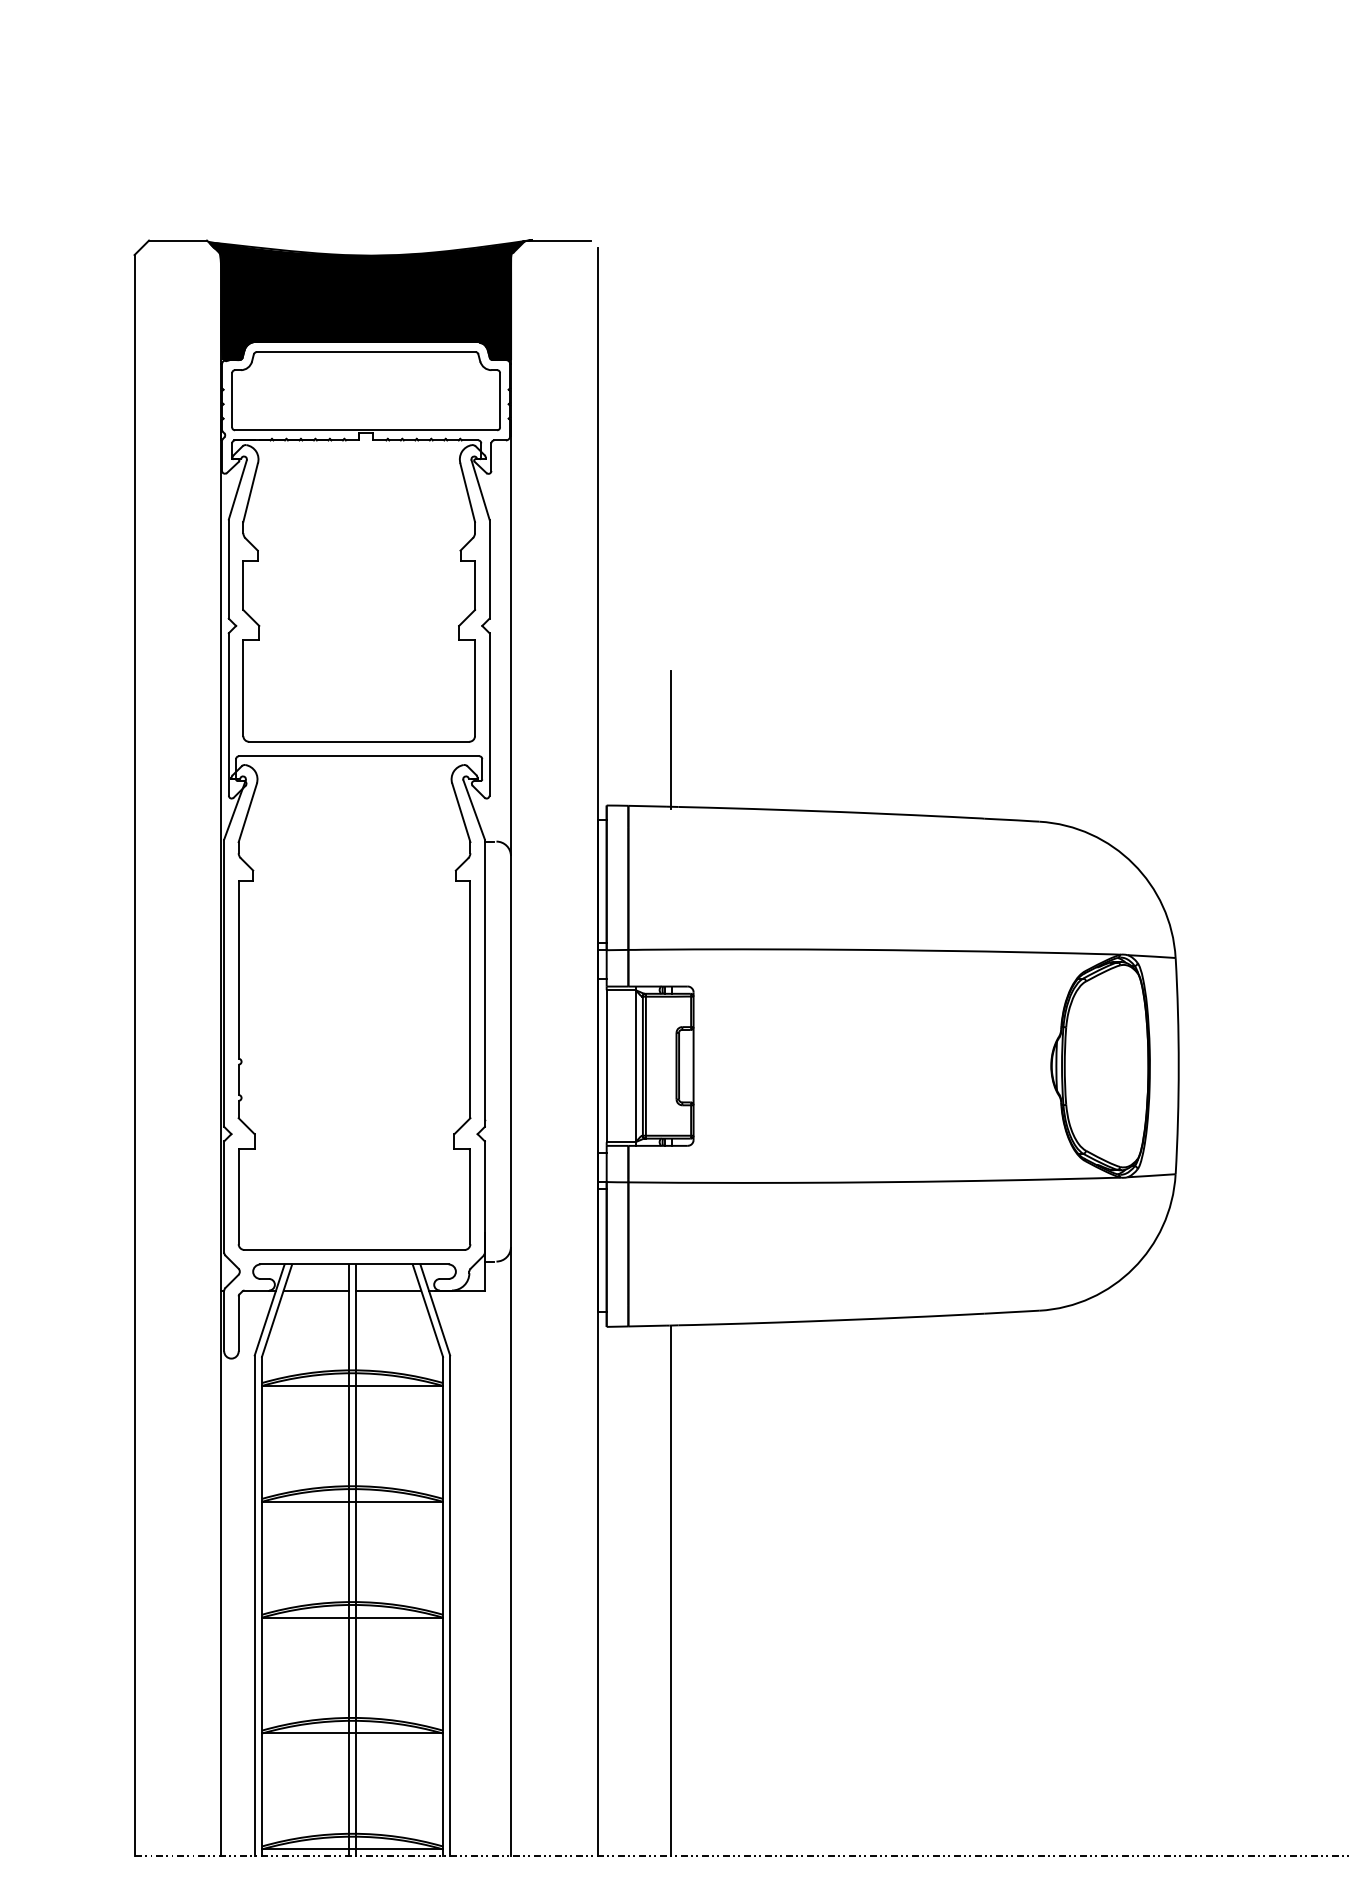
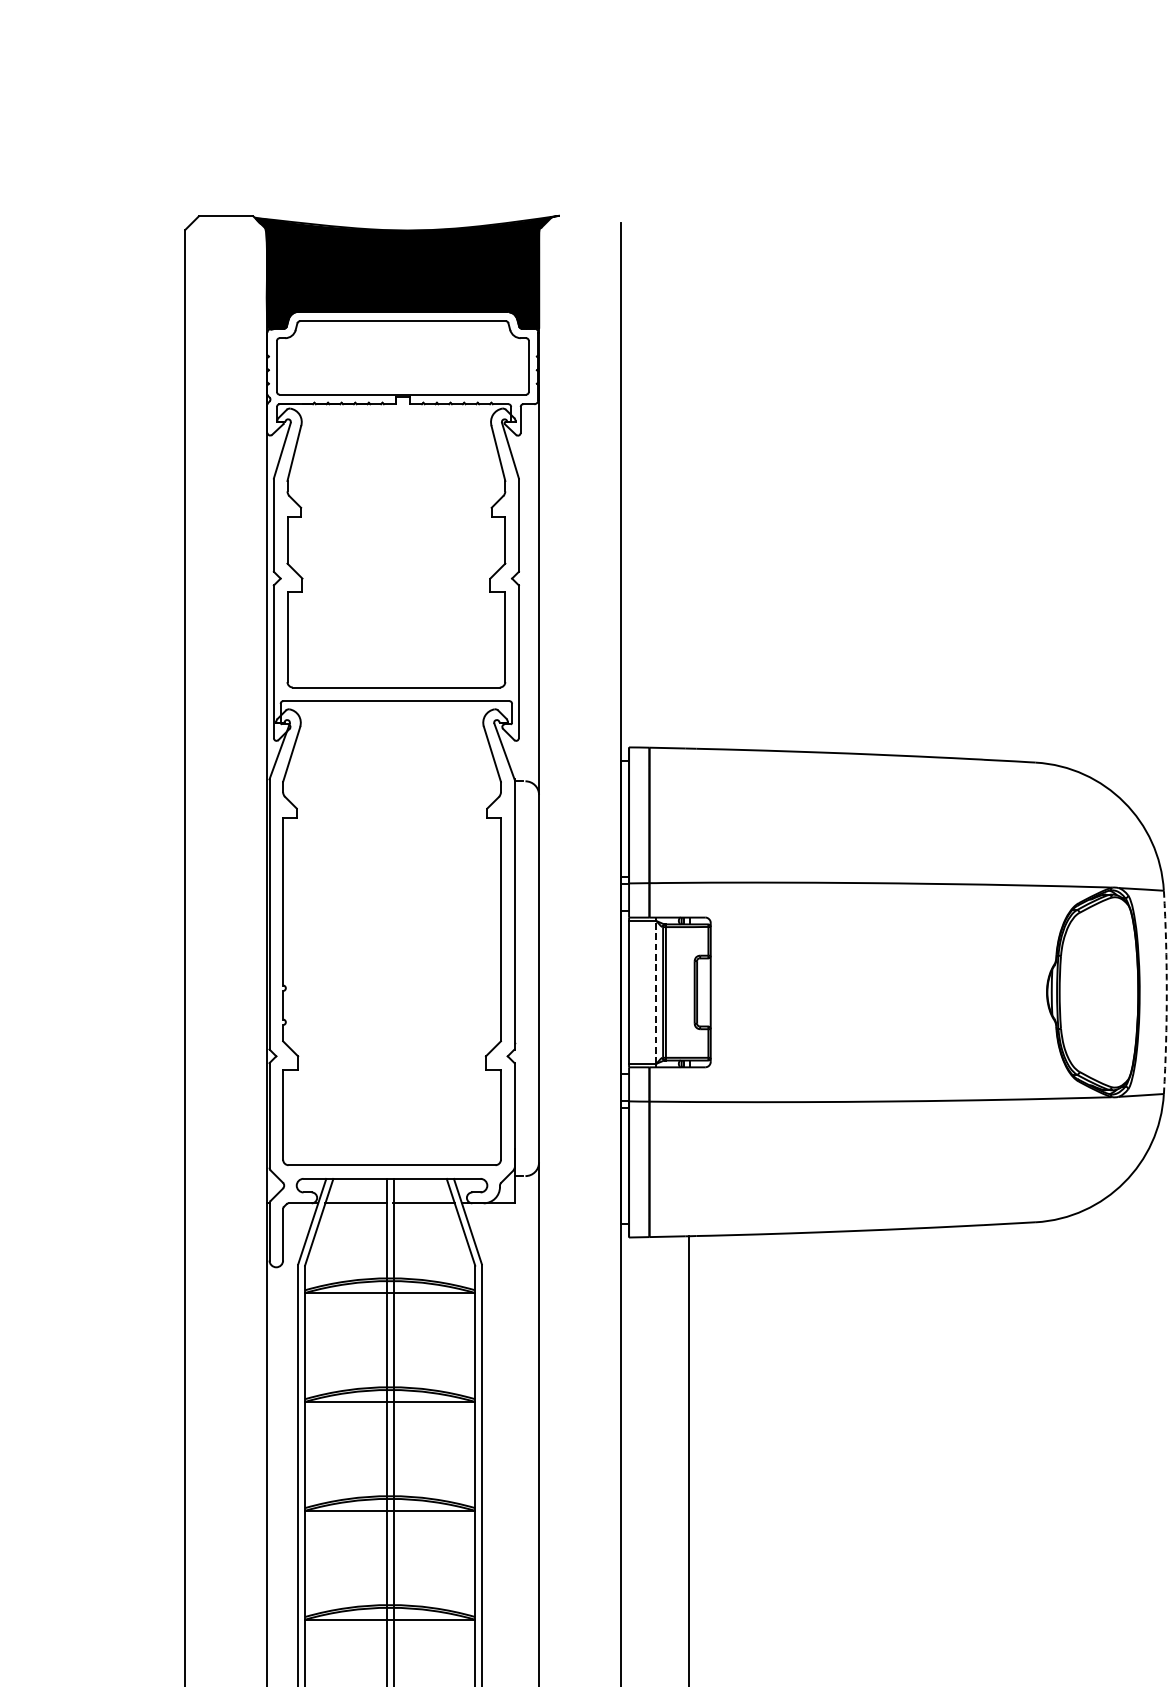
line: (557, 240) -> (582, 216), removed
line: (670, 739) -> (689, 685), removed
line: (635, 1065) -> (656, 991), solid -> dashed
arc: (1178, 1066) -> (1166, 992), solid -> dashed

